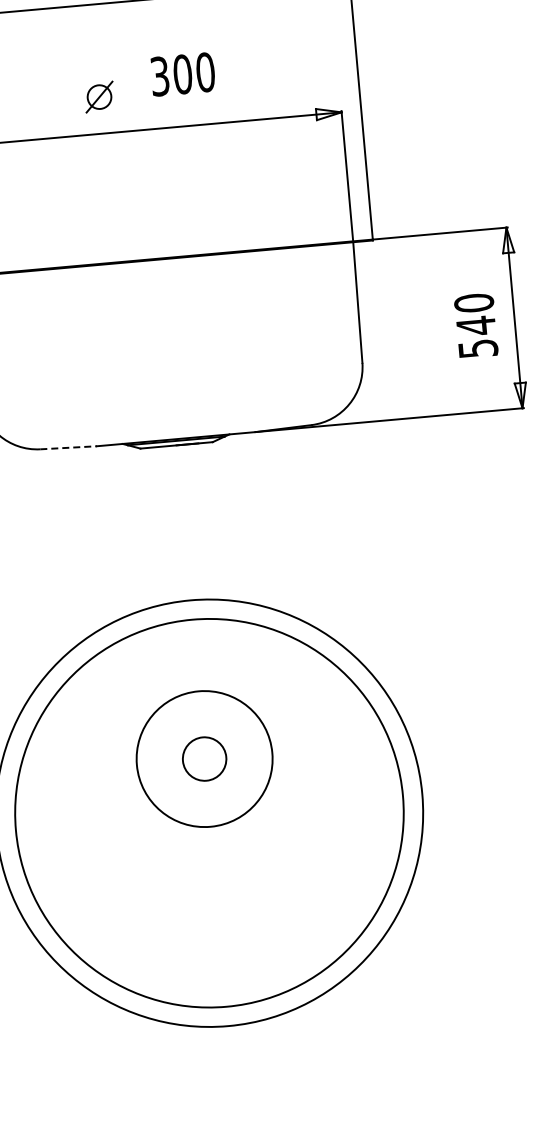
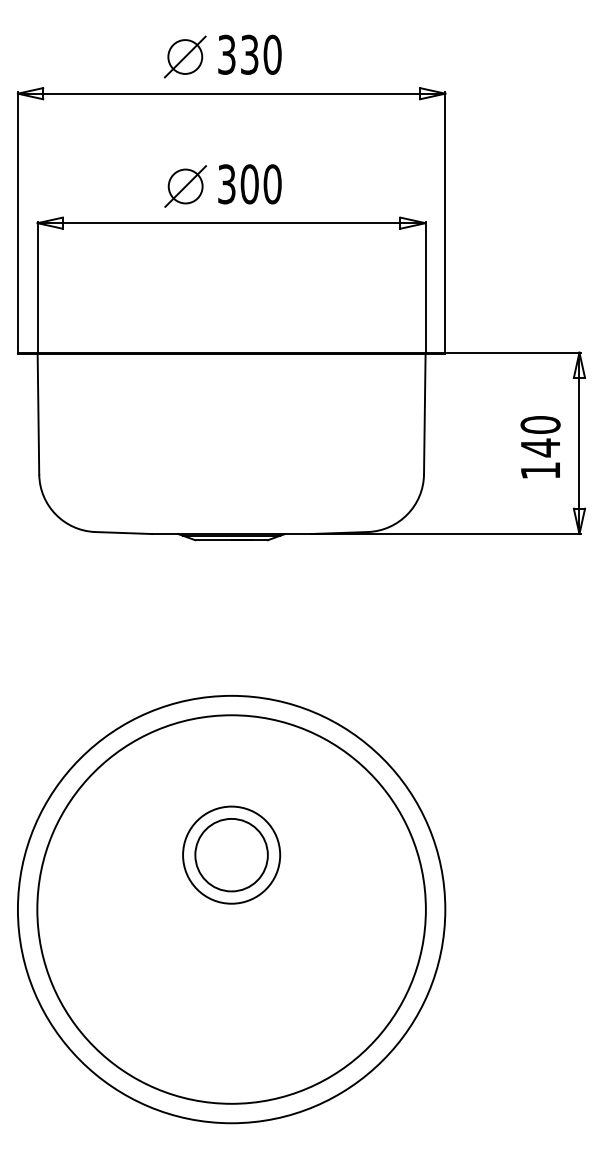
text: (182, 74) -> (249, 184), moved
part: (99, 97) -> (185, 186), size x1.43
text: (478, 348) -> (540, 470), 540 -> 140
line: (69, 448) -> (124, 533), dashed -> solid
circle: (204, 758) -> (231, 854), size x0.71
circle: (204, 758) -> (231, 854), size x1.67

